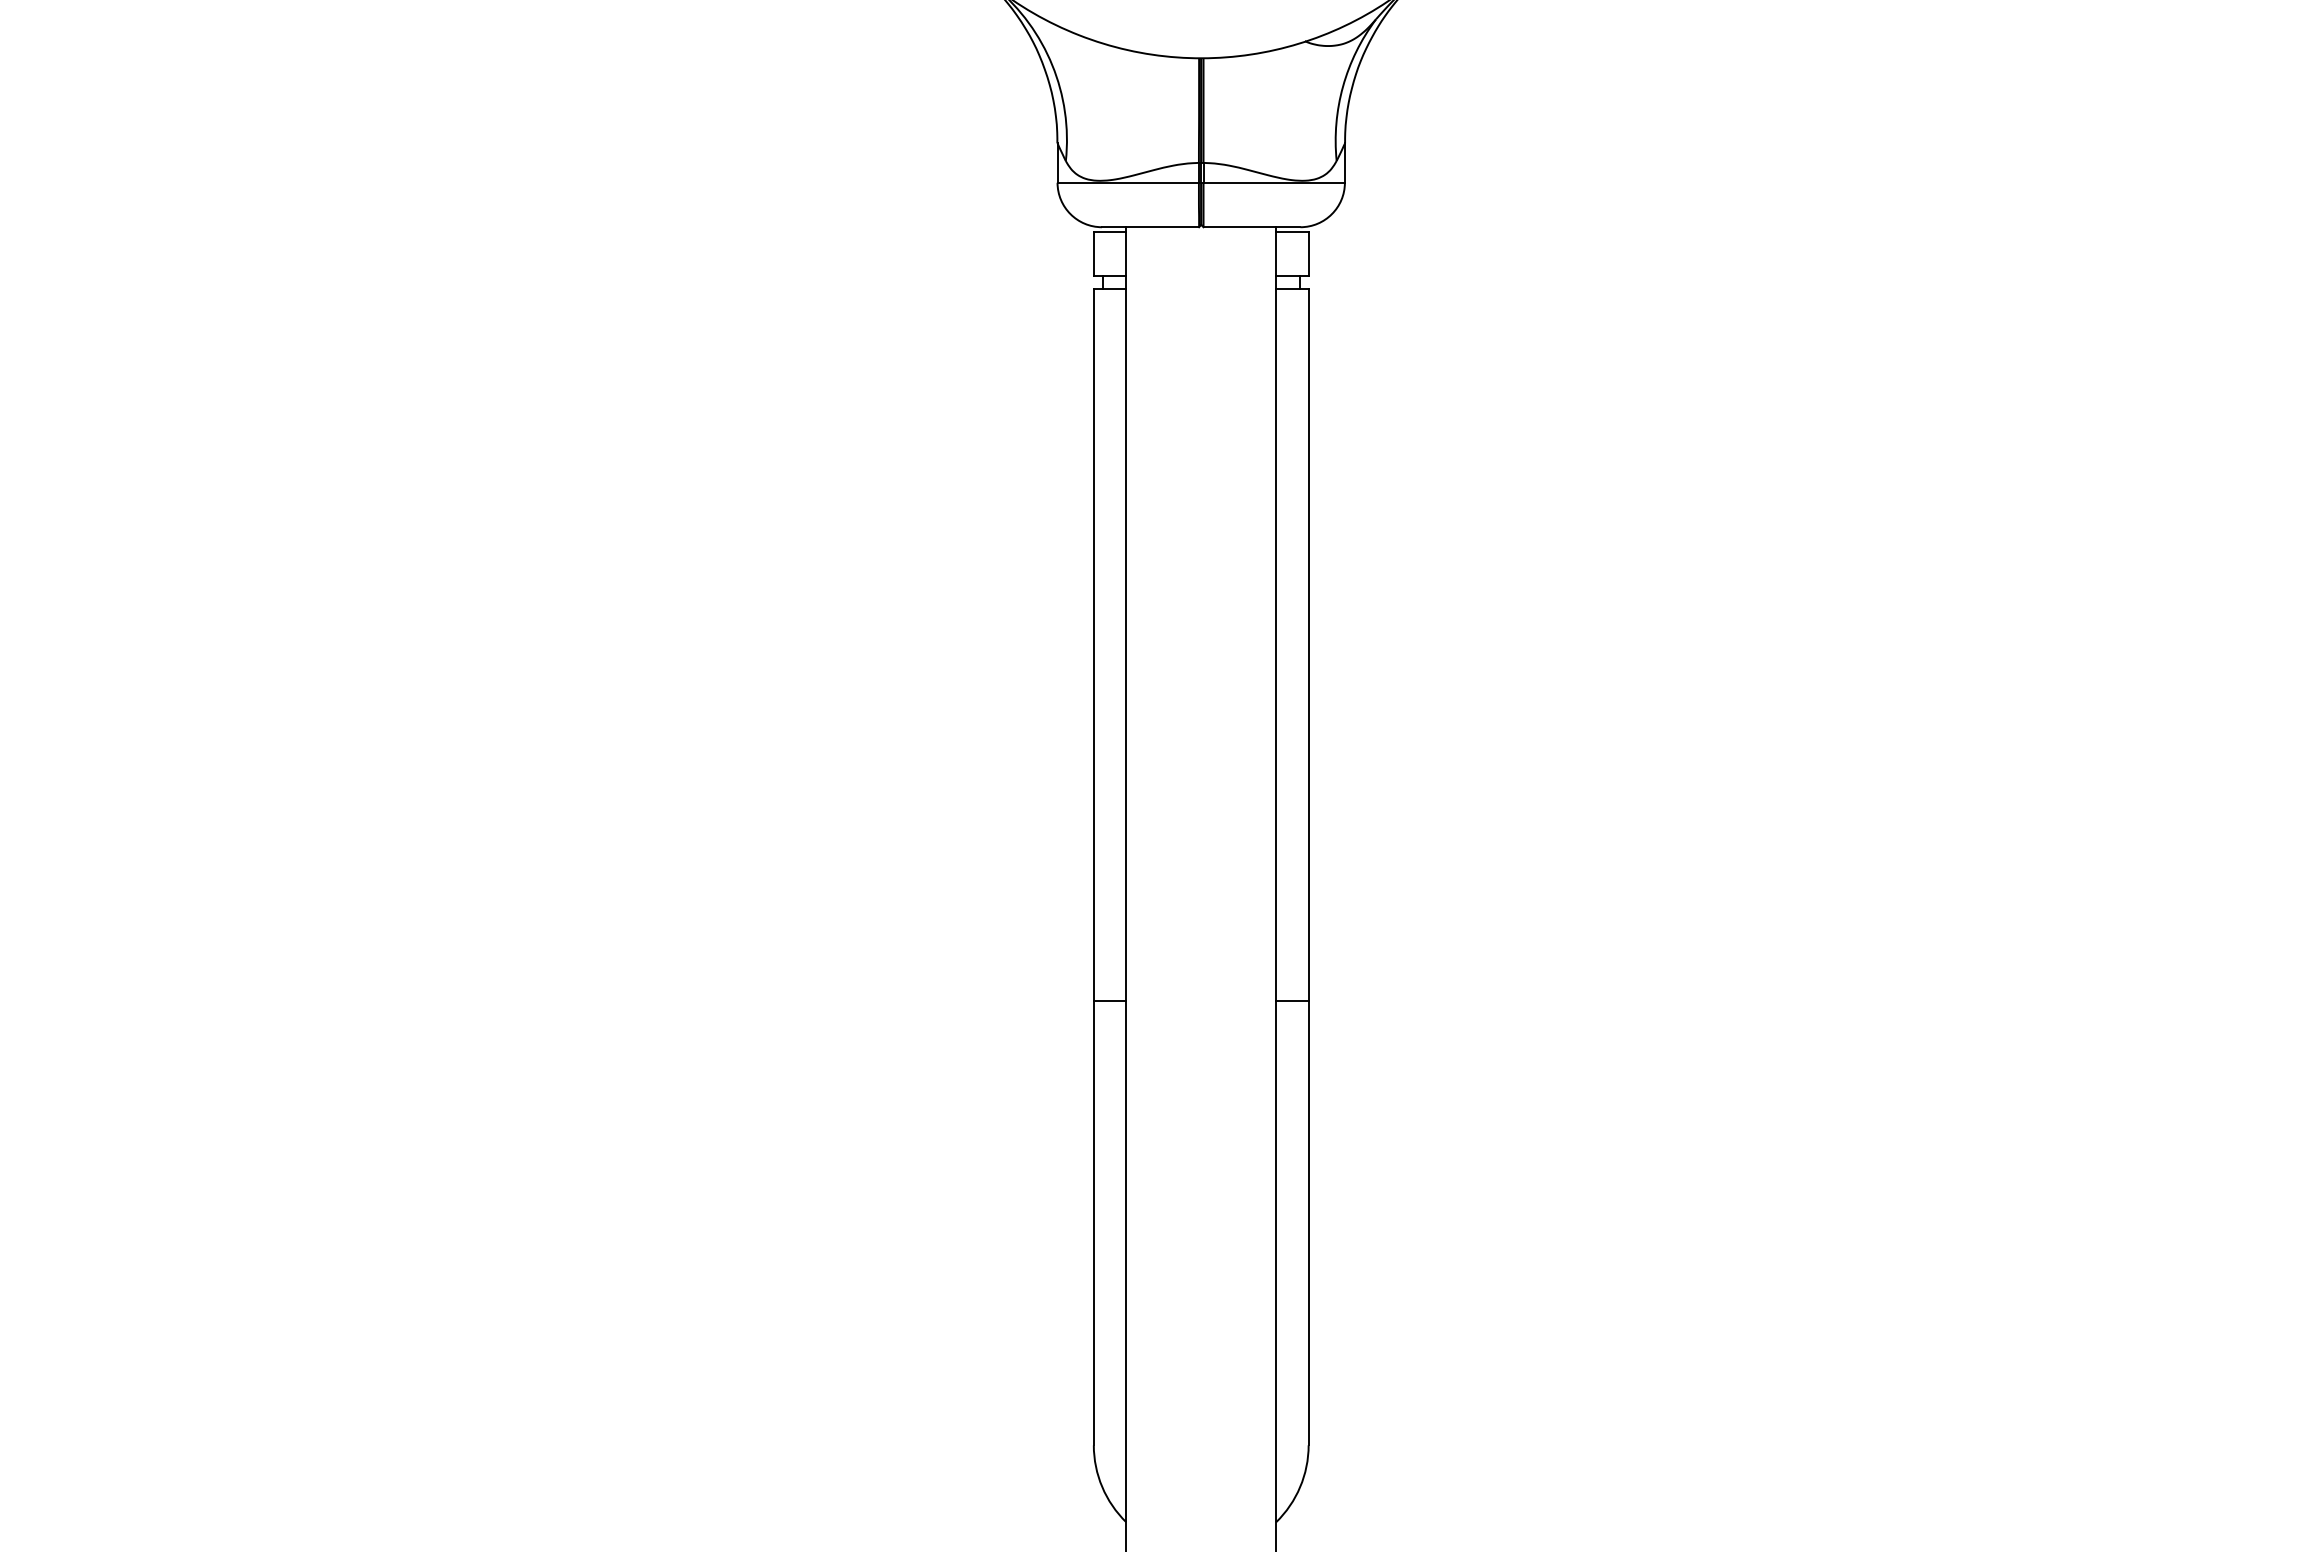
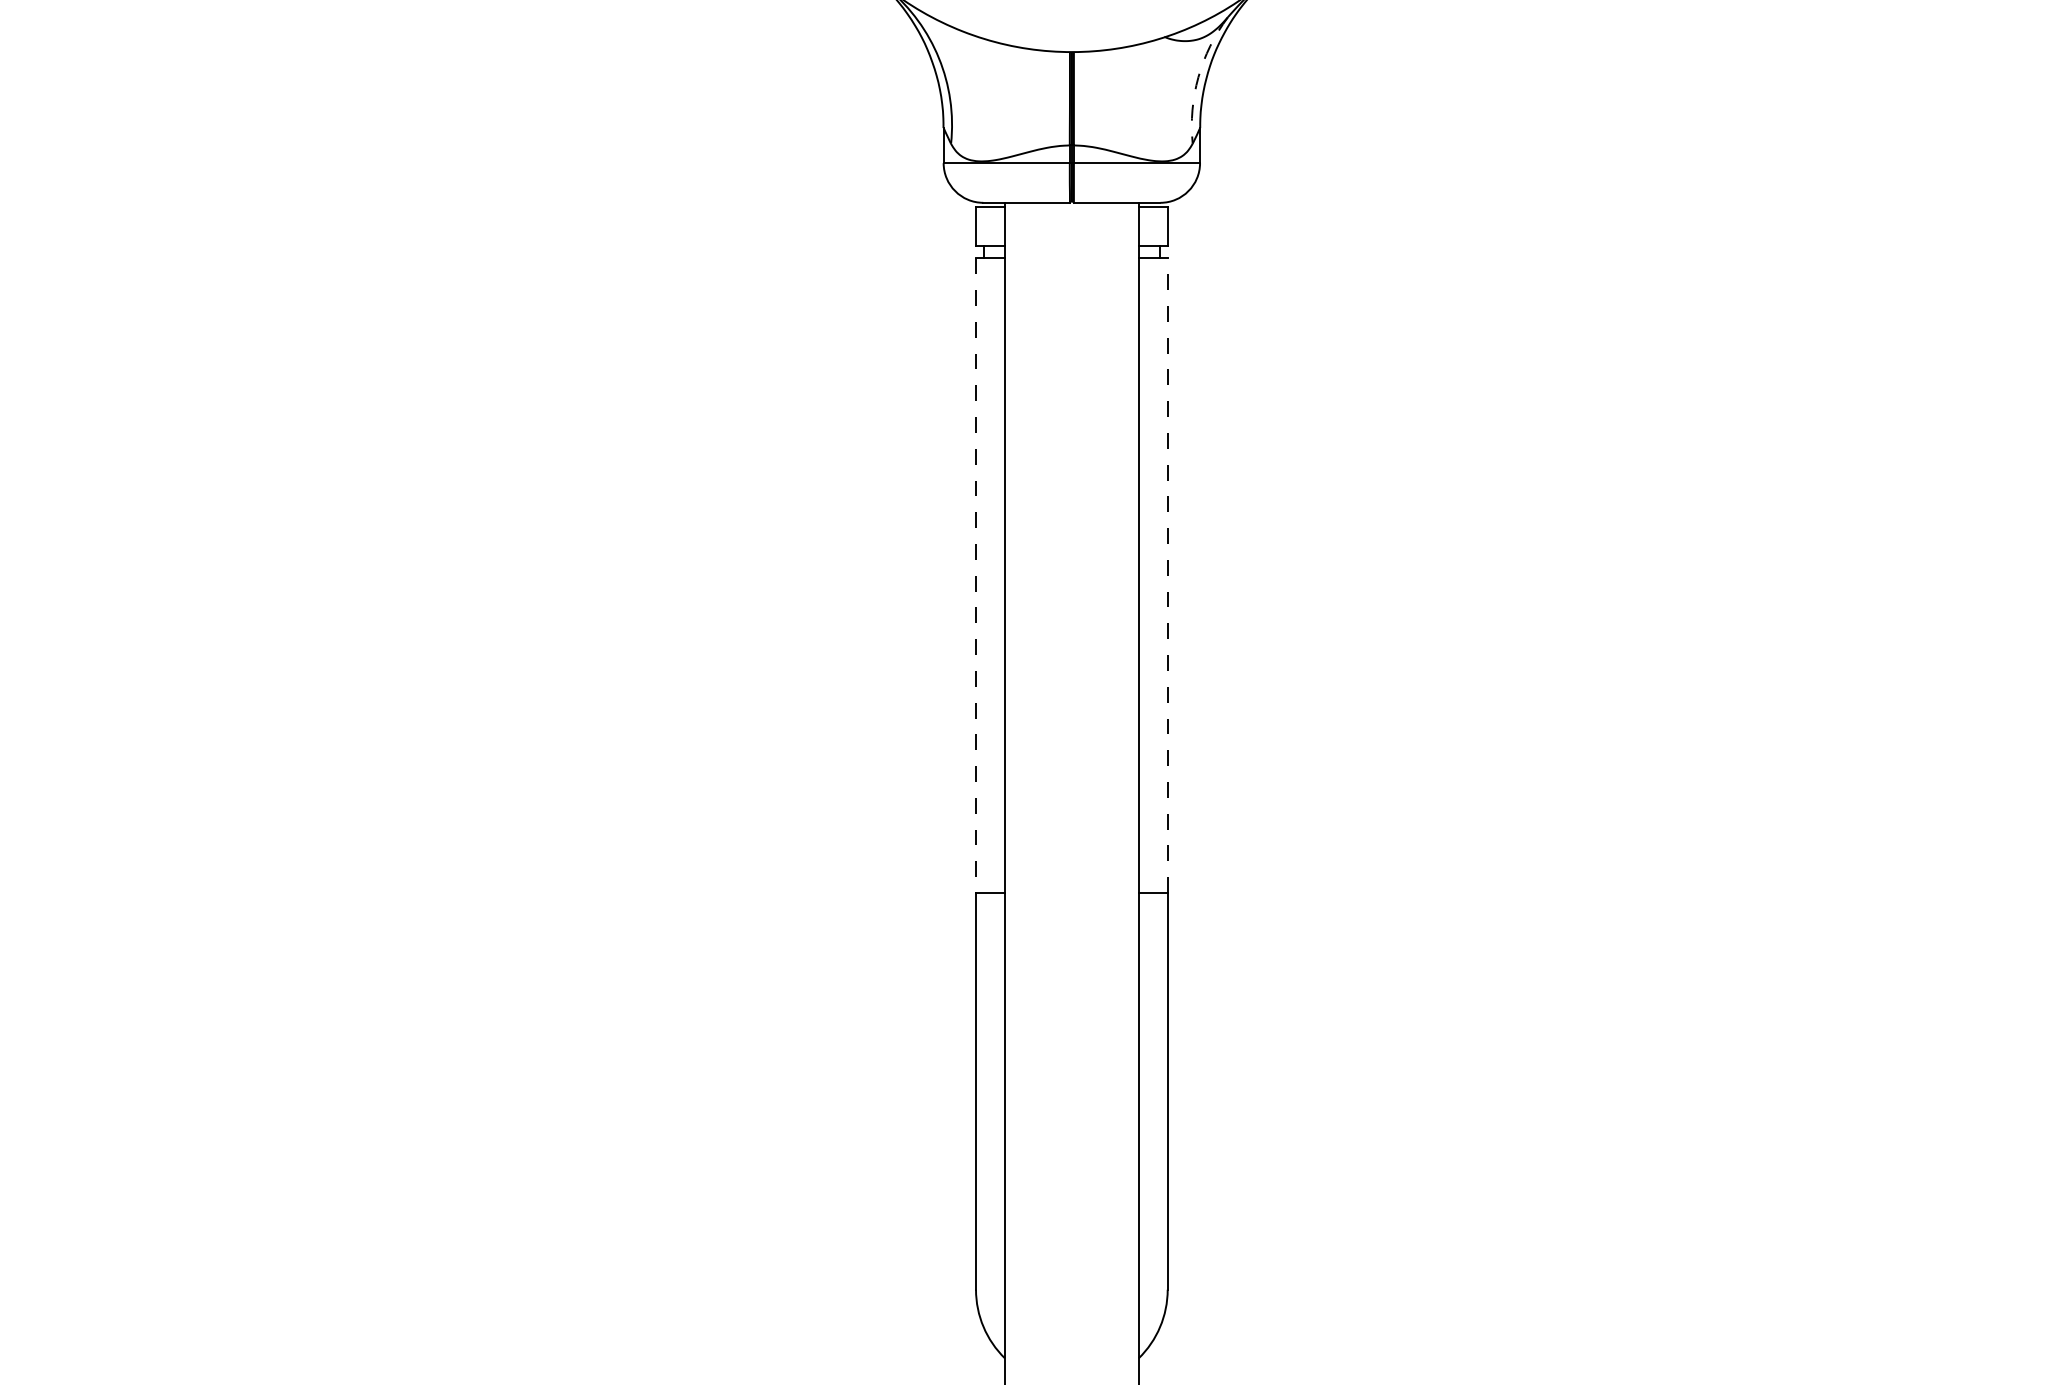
arc: (1343, 86) -> (1198, 77), solid -> dashed
line: (1093, 645) -> (975, 576), solid -> dashed
line: (1308, 645) -> (1167, 576), solid -> dashed

